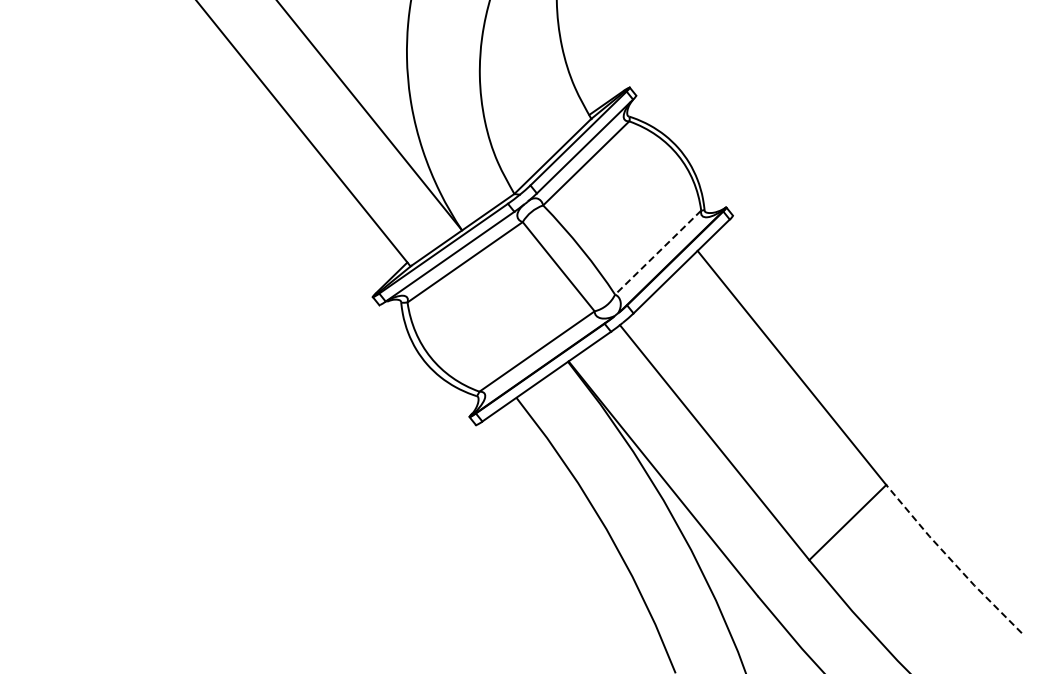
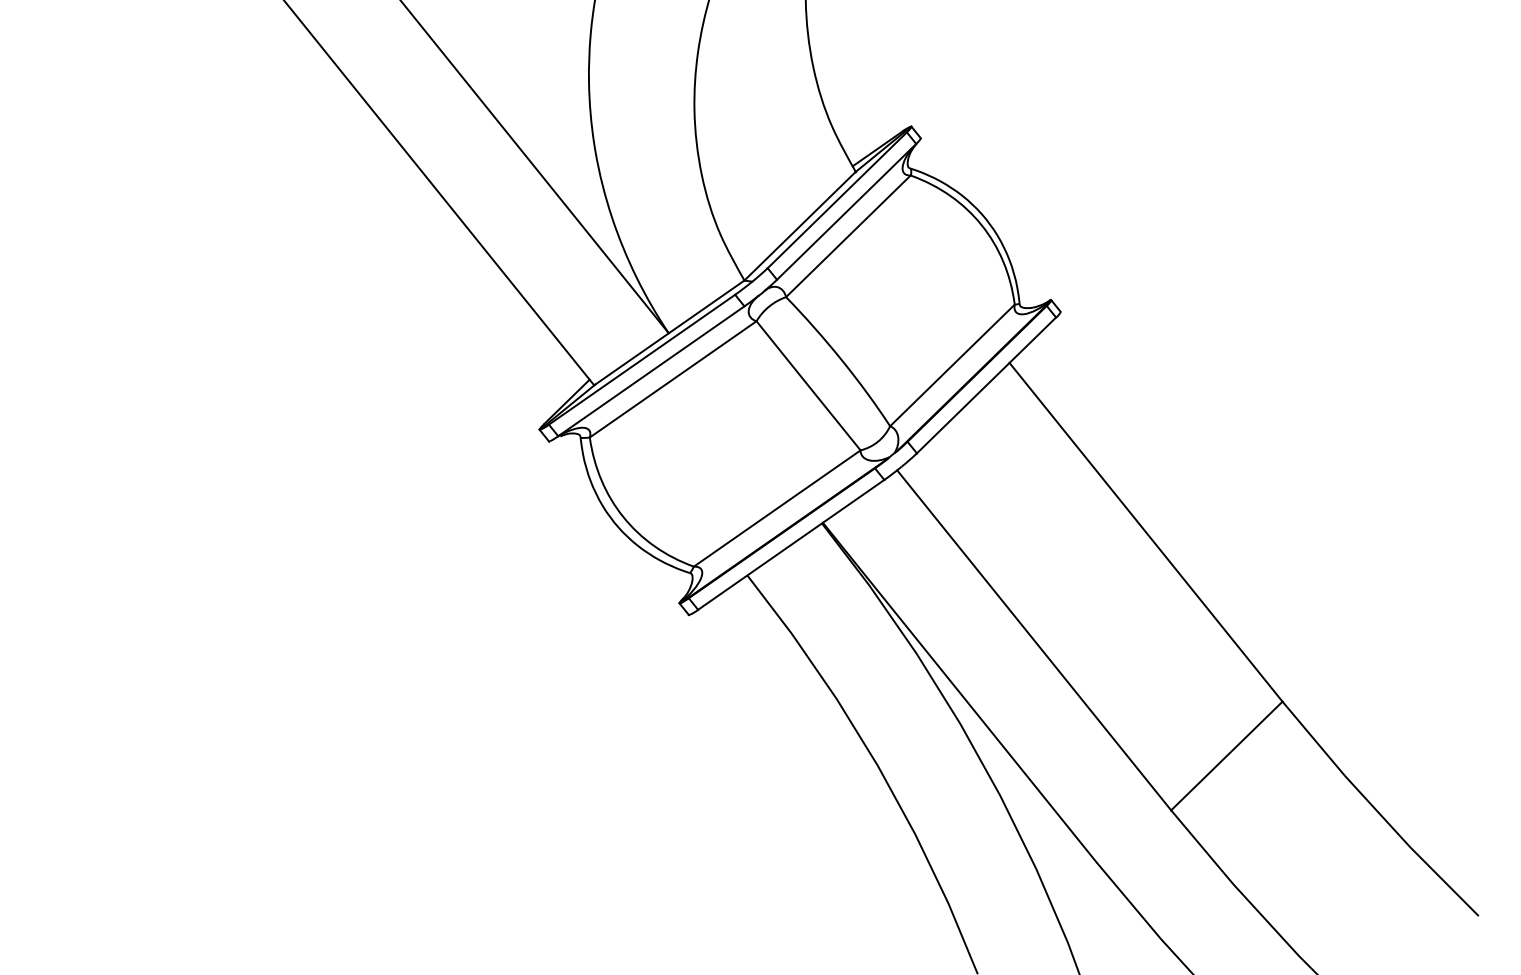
line: (657, 252) -> (951, 365), dashed -> solid
line: (951, 560) -> (1376, 810), dashed -> solid

